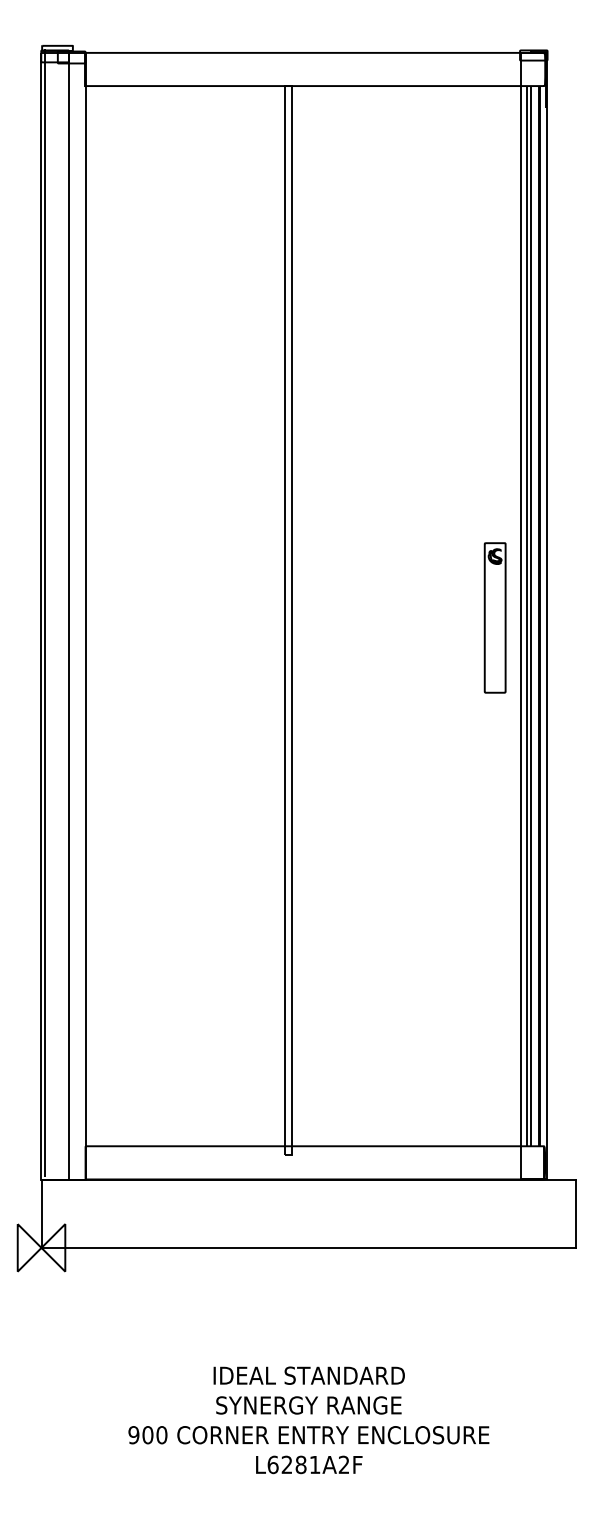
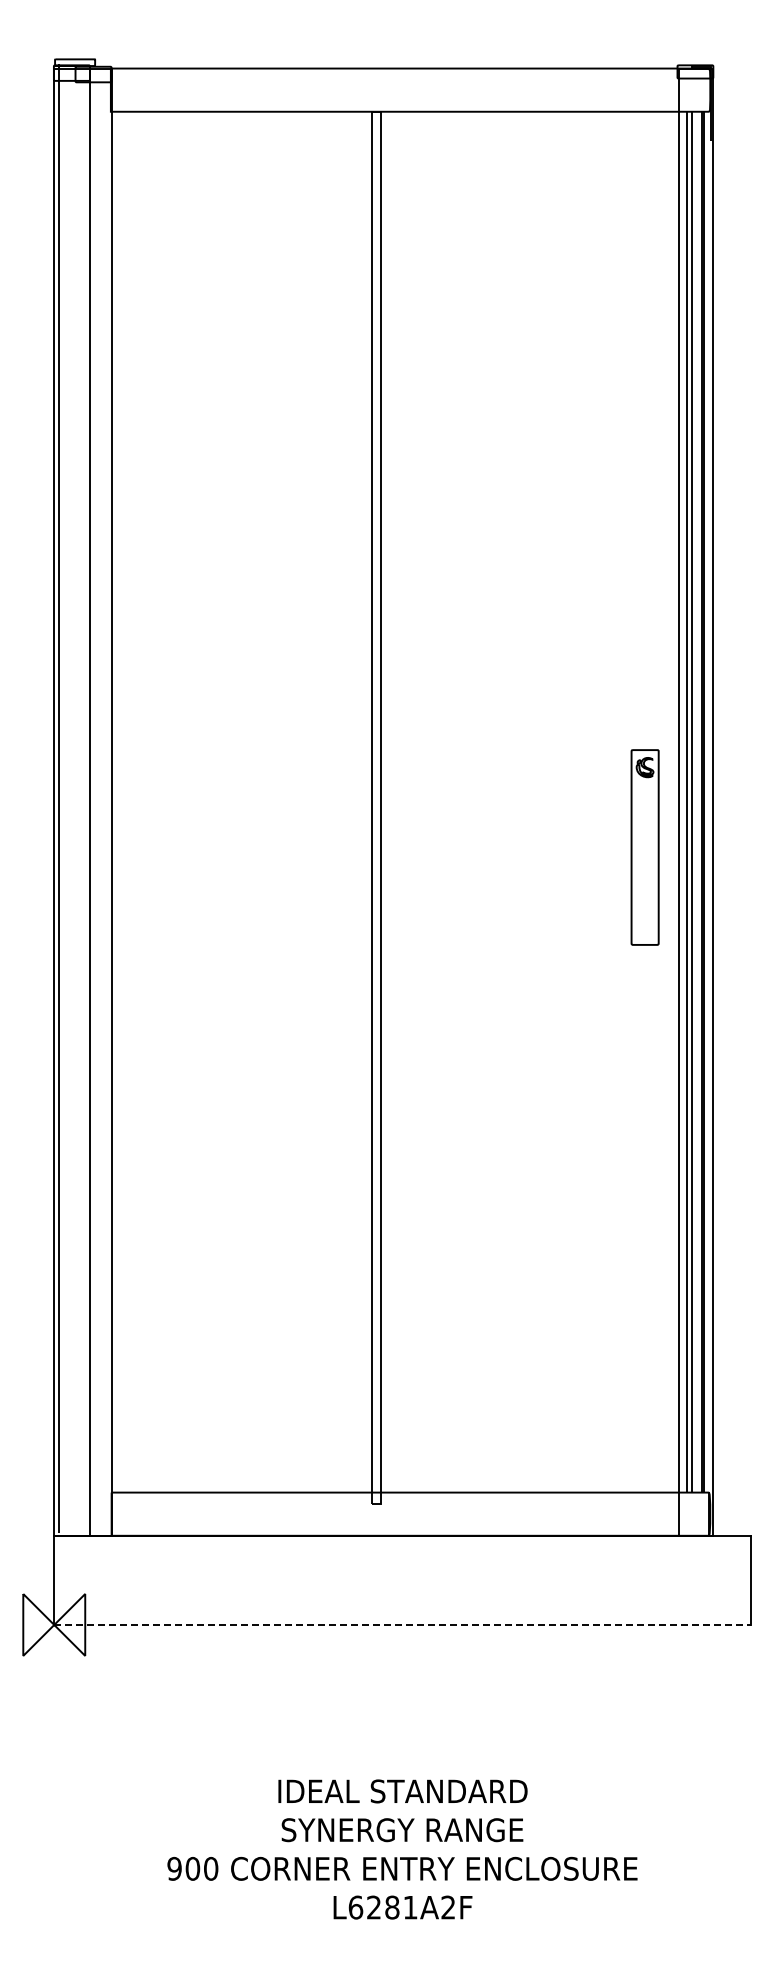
part: (494, 617) -> (644, 847), moved
line: (308, 1247) -> (402, 1624), solid -> dashed

